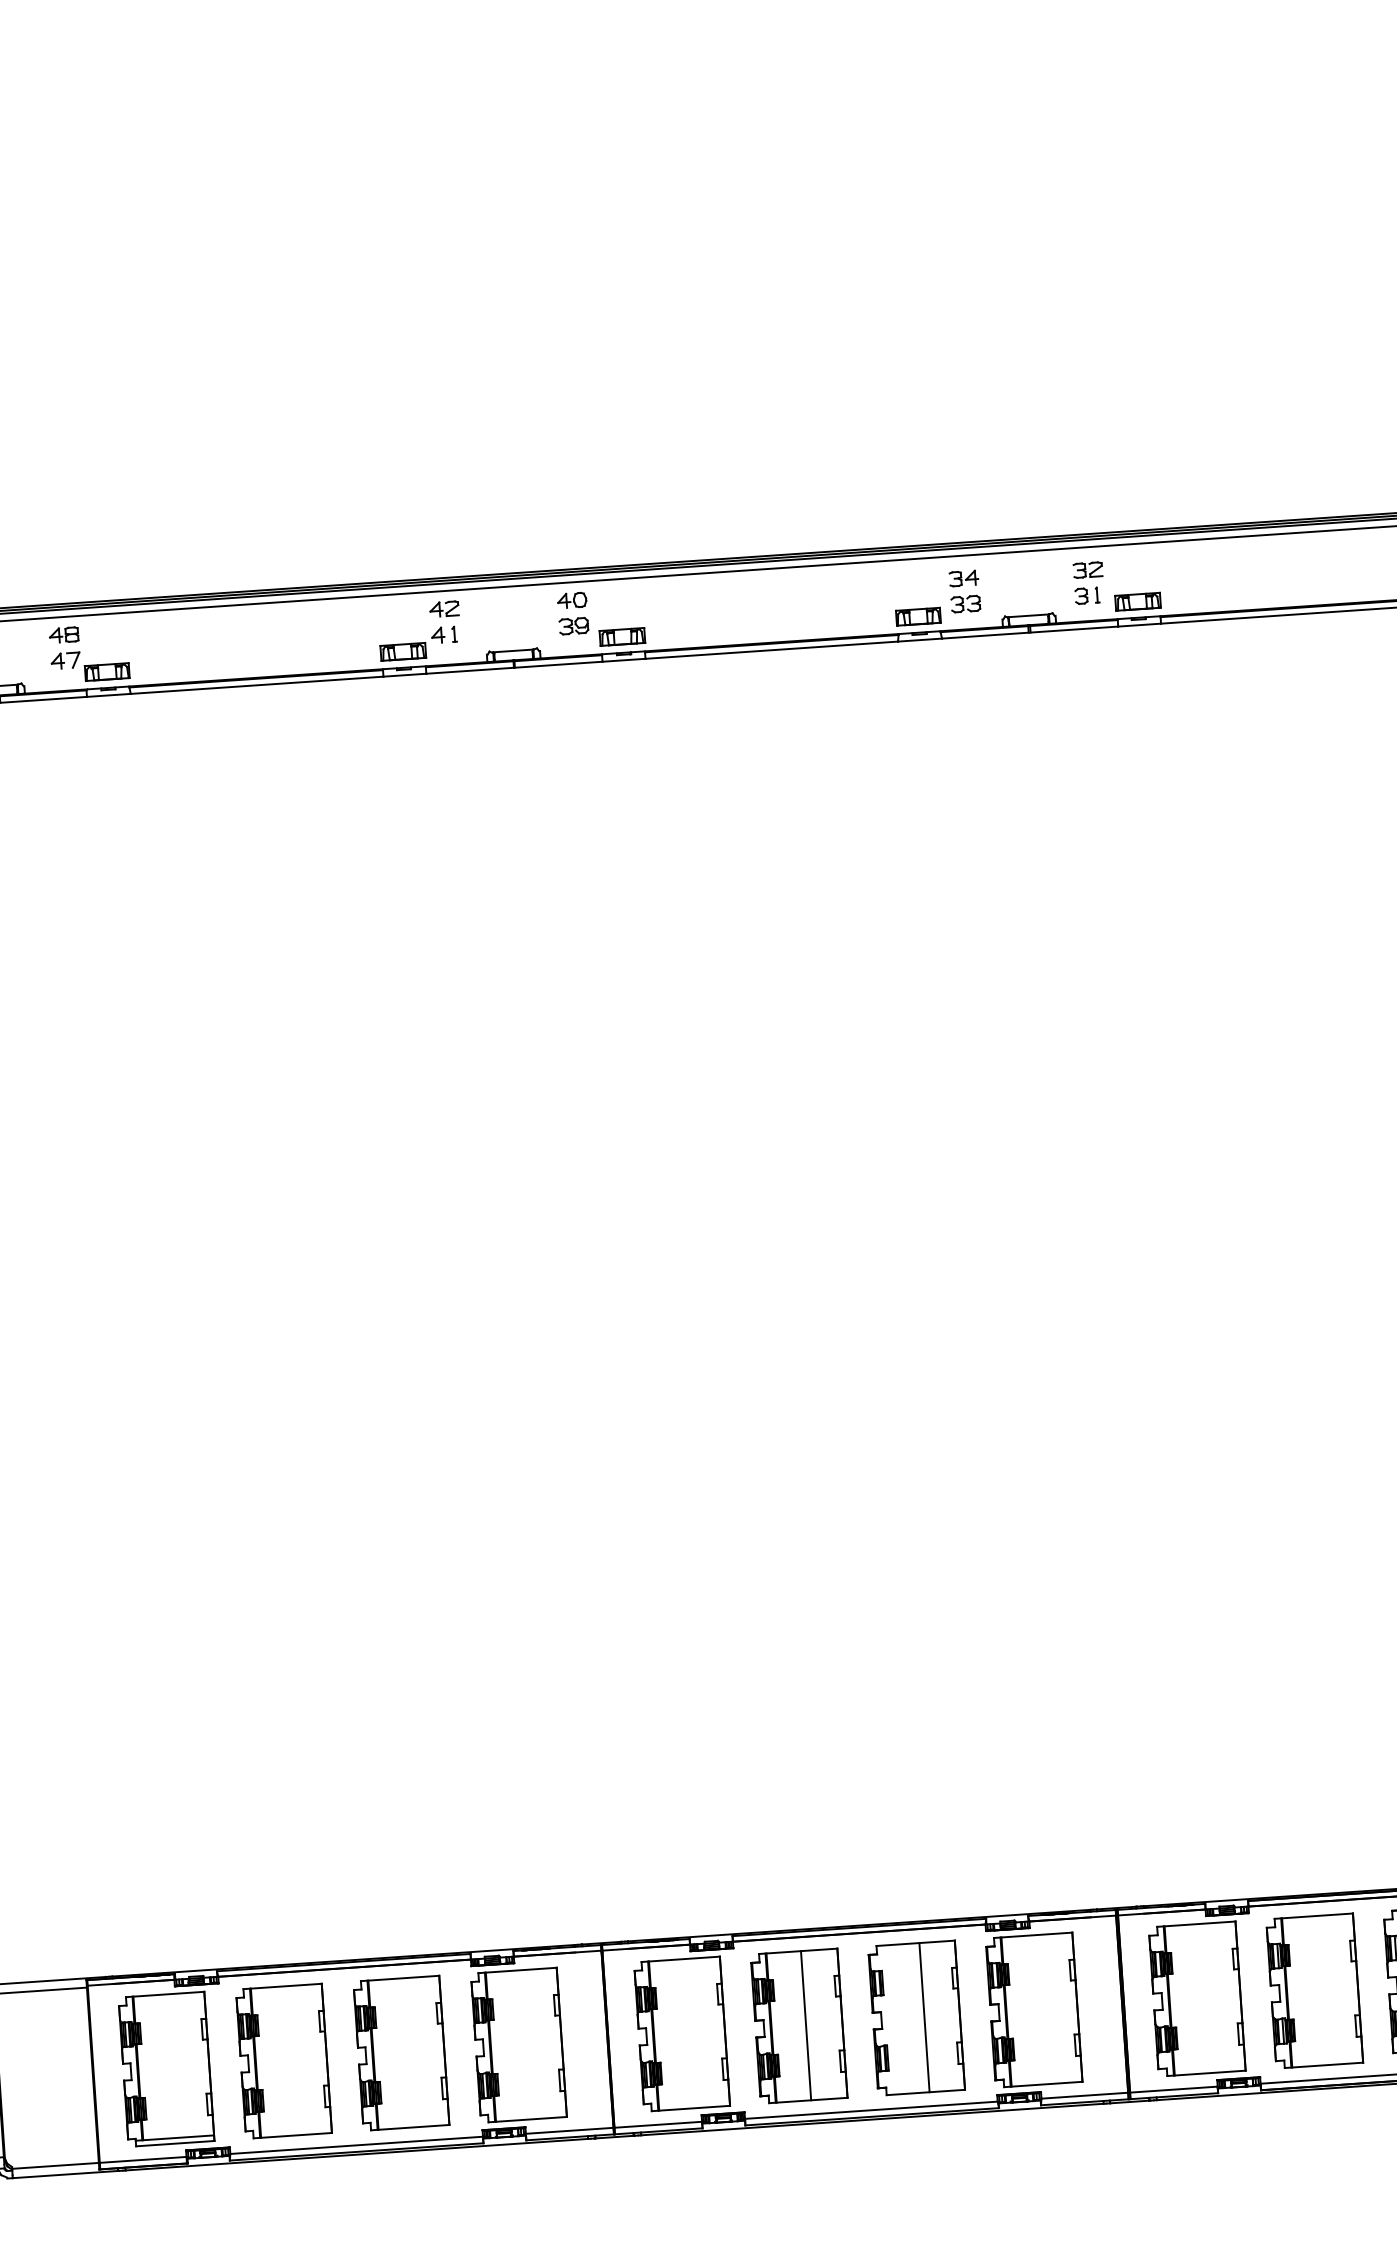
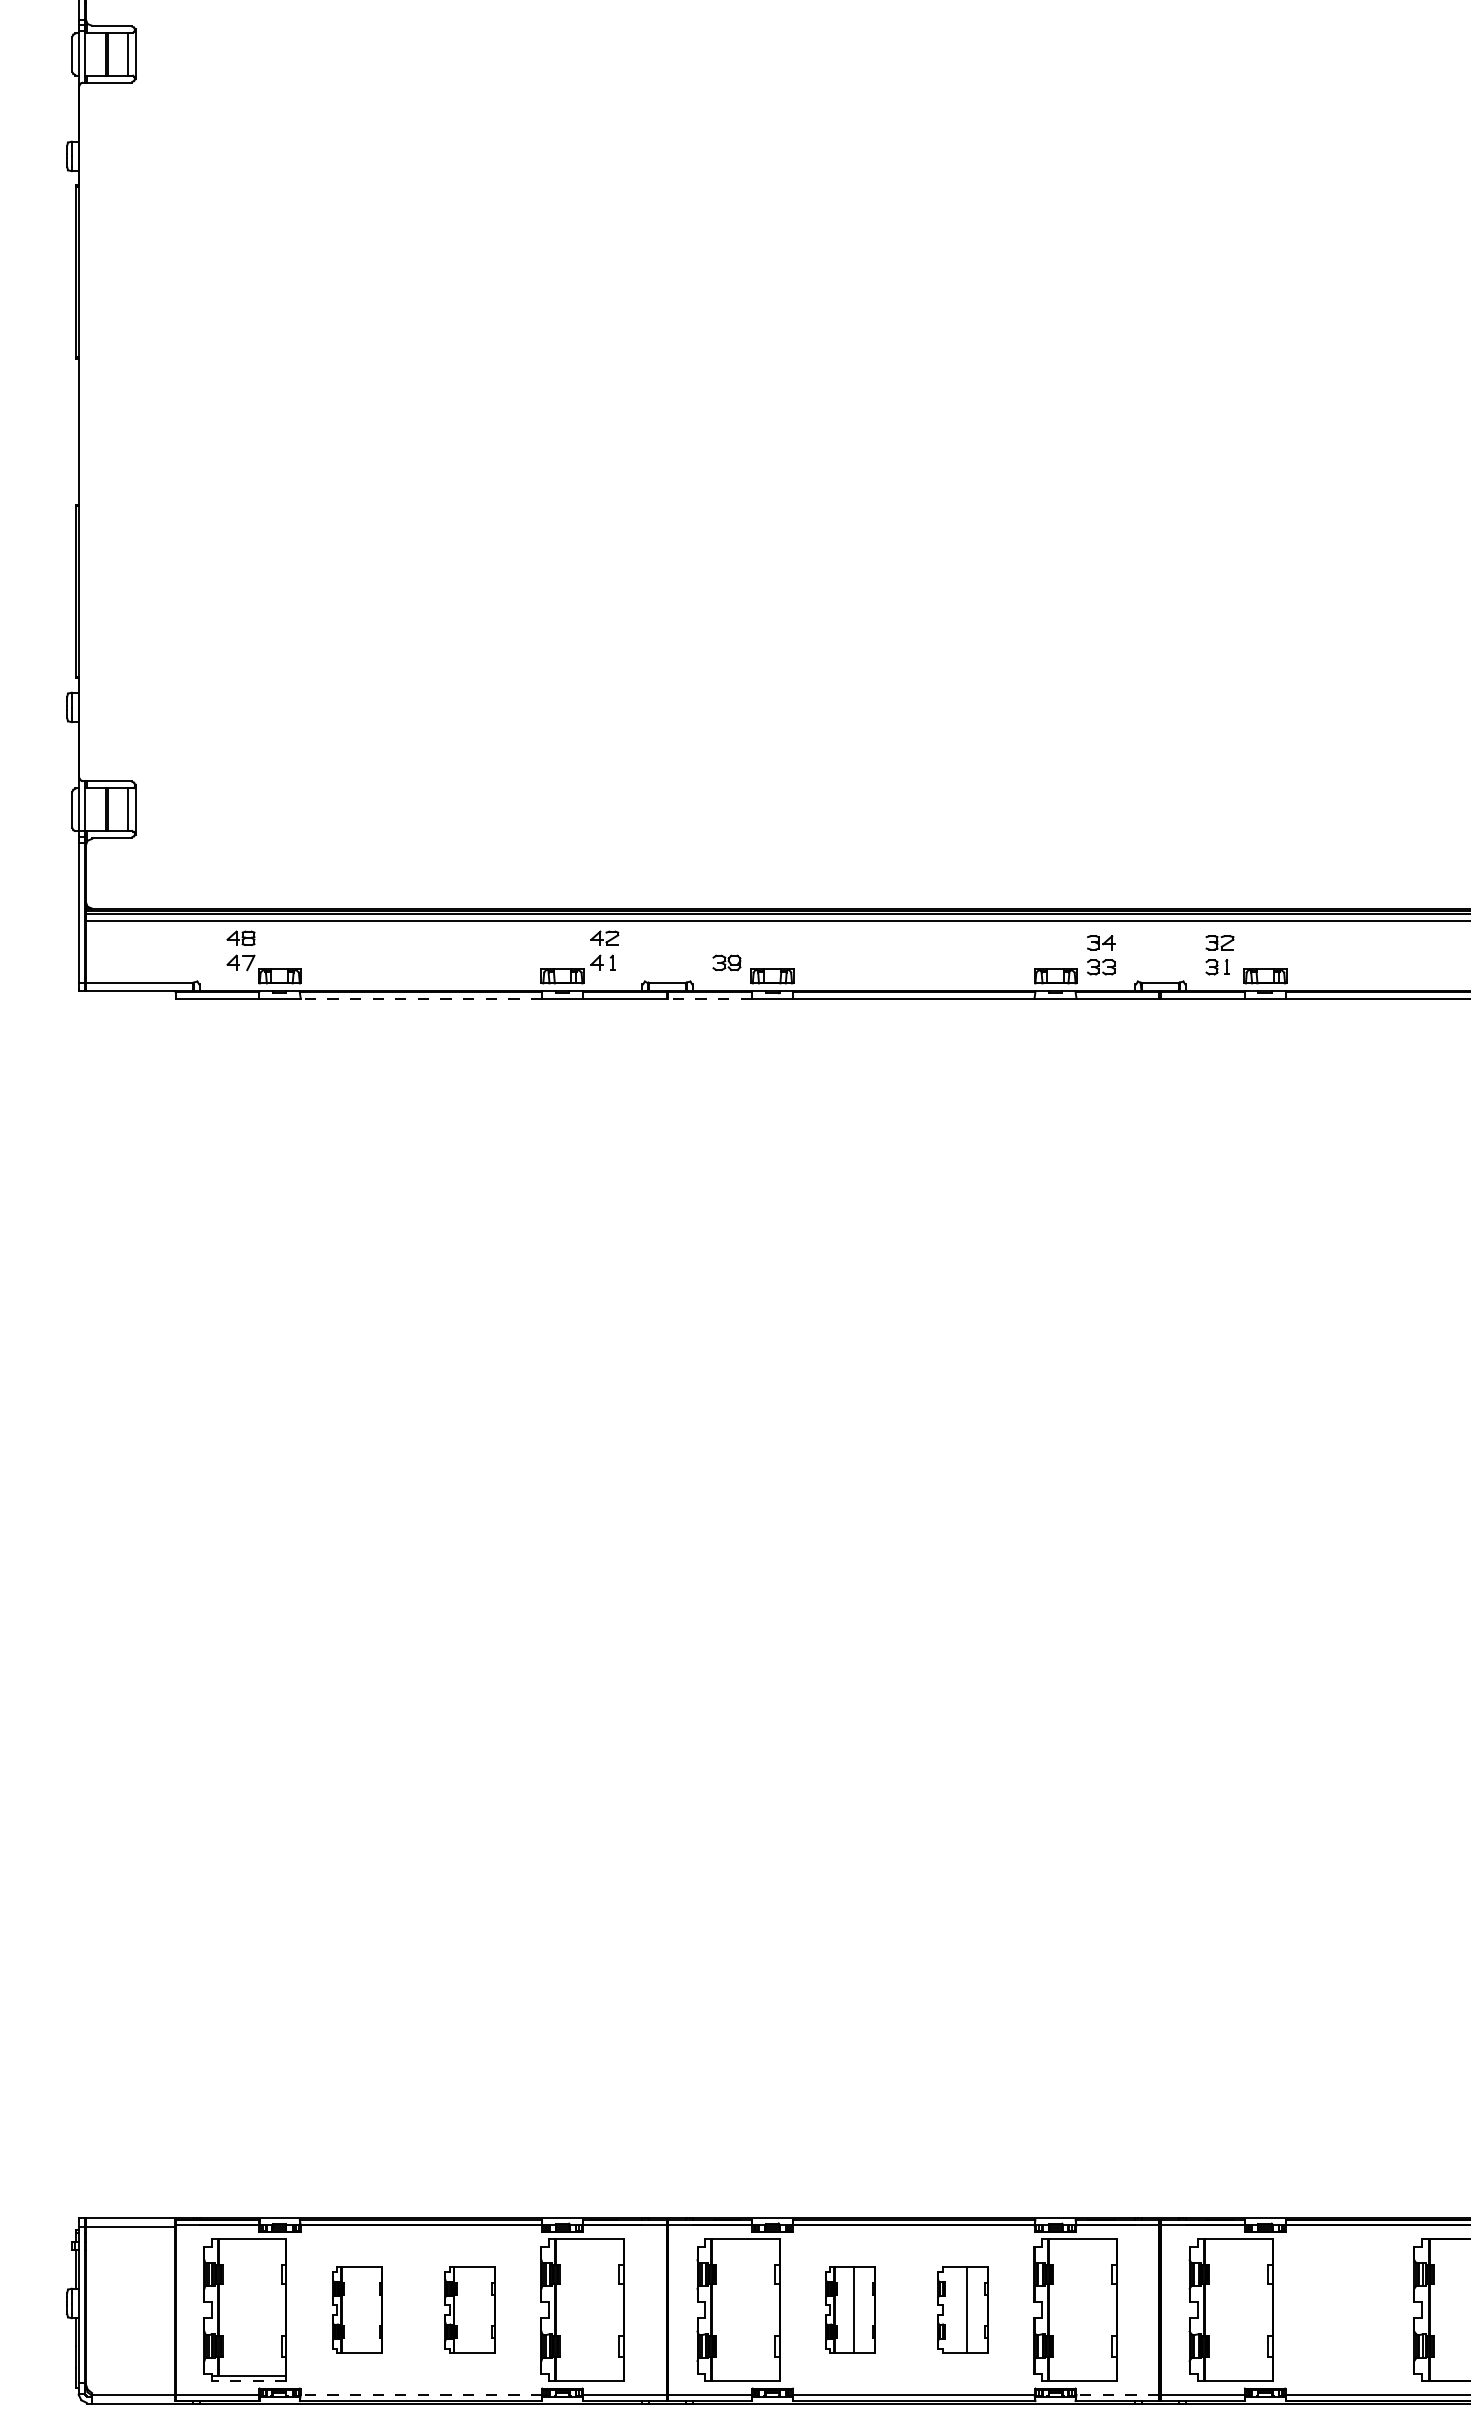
part: (571, 599) -> (726, 937), removed
line: (558, 664) -> (709, 998), solid -> dashed
line: (257, 685) -> (421, 998), solid -> dashed
part: (1314, 1990) -> (1343, 2309), removed
part: (916, 2017) -> (962, 2309), size x0.6
part: (799, 2025) -> (850, 2309), size x0.6
part: (400, 2052) -> (469, 2309), size x0.6
part: (283, 2060) -> (357, 2309), size x0.6
line: (1084, 2095) -> (1117, 2394), solid -> dashed
line: (174, 2143) -> (248, 2381), solid -> dashed
line: (356, 2144) -> (421, 2394), solid -> dashed

